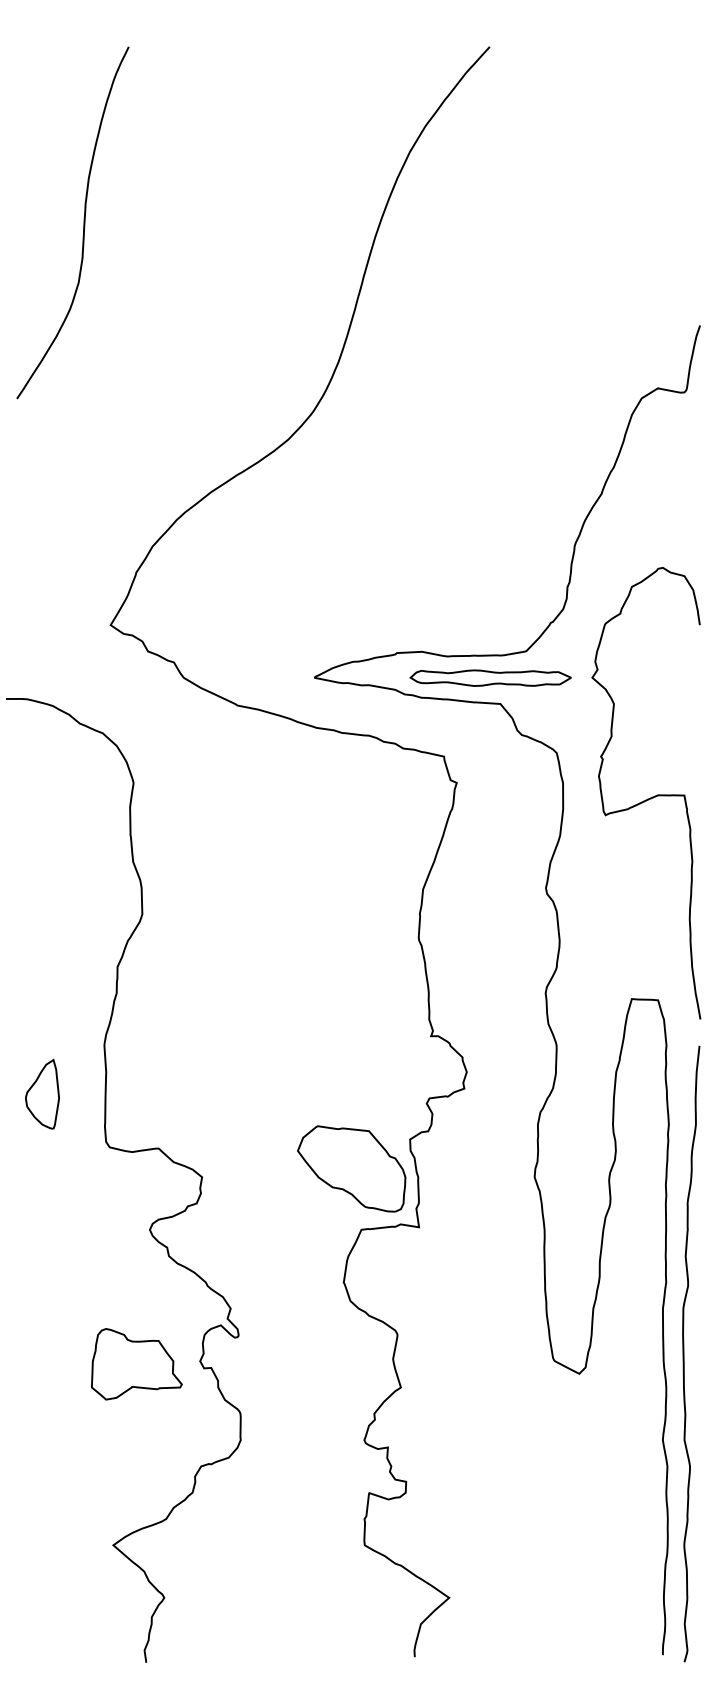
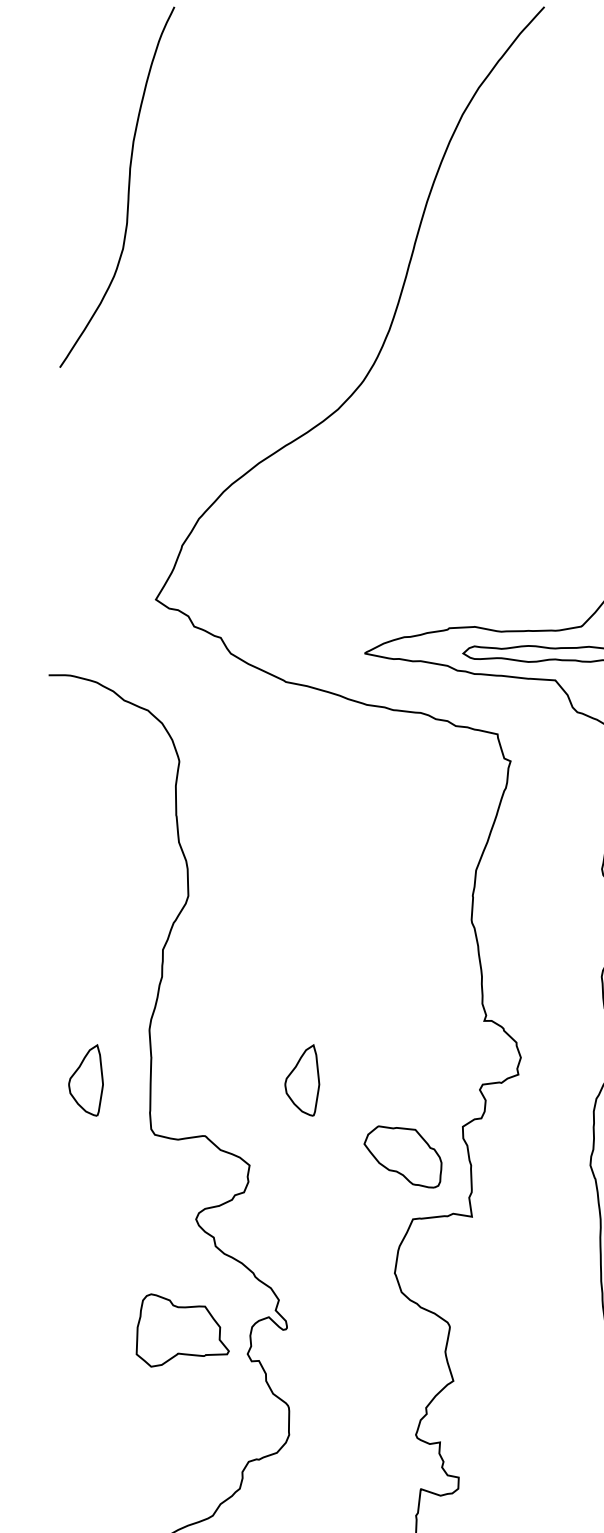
part: (253, 1093) -> (302, 1079), added
part: (351, 1168) -> (402, 1156), size x0.7
part: (136, 1364) -> (182, 1330), moved

